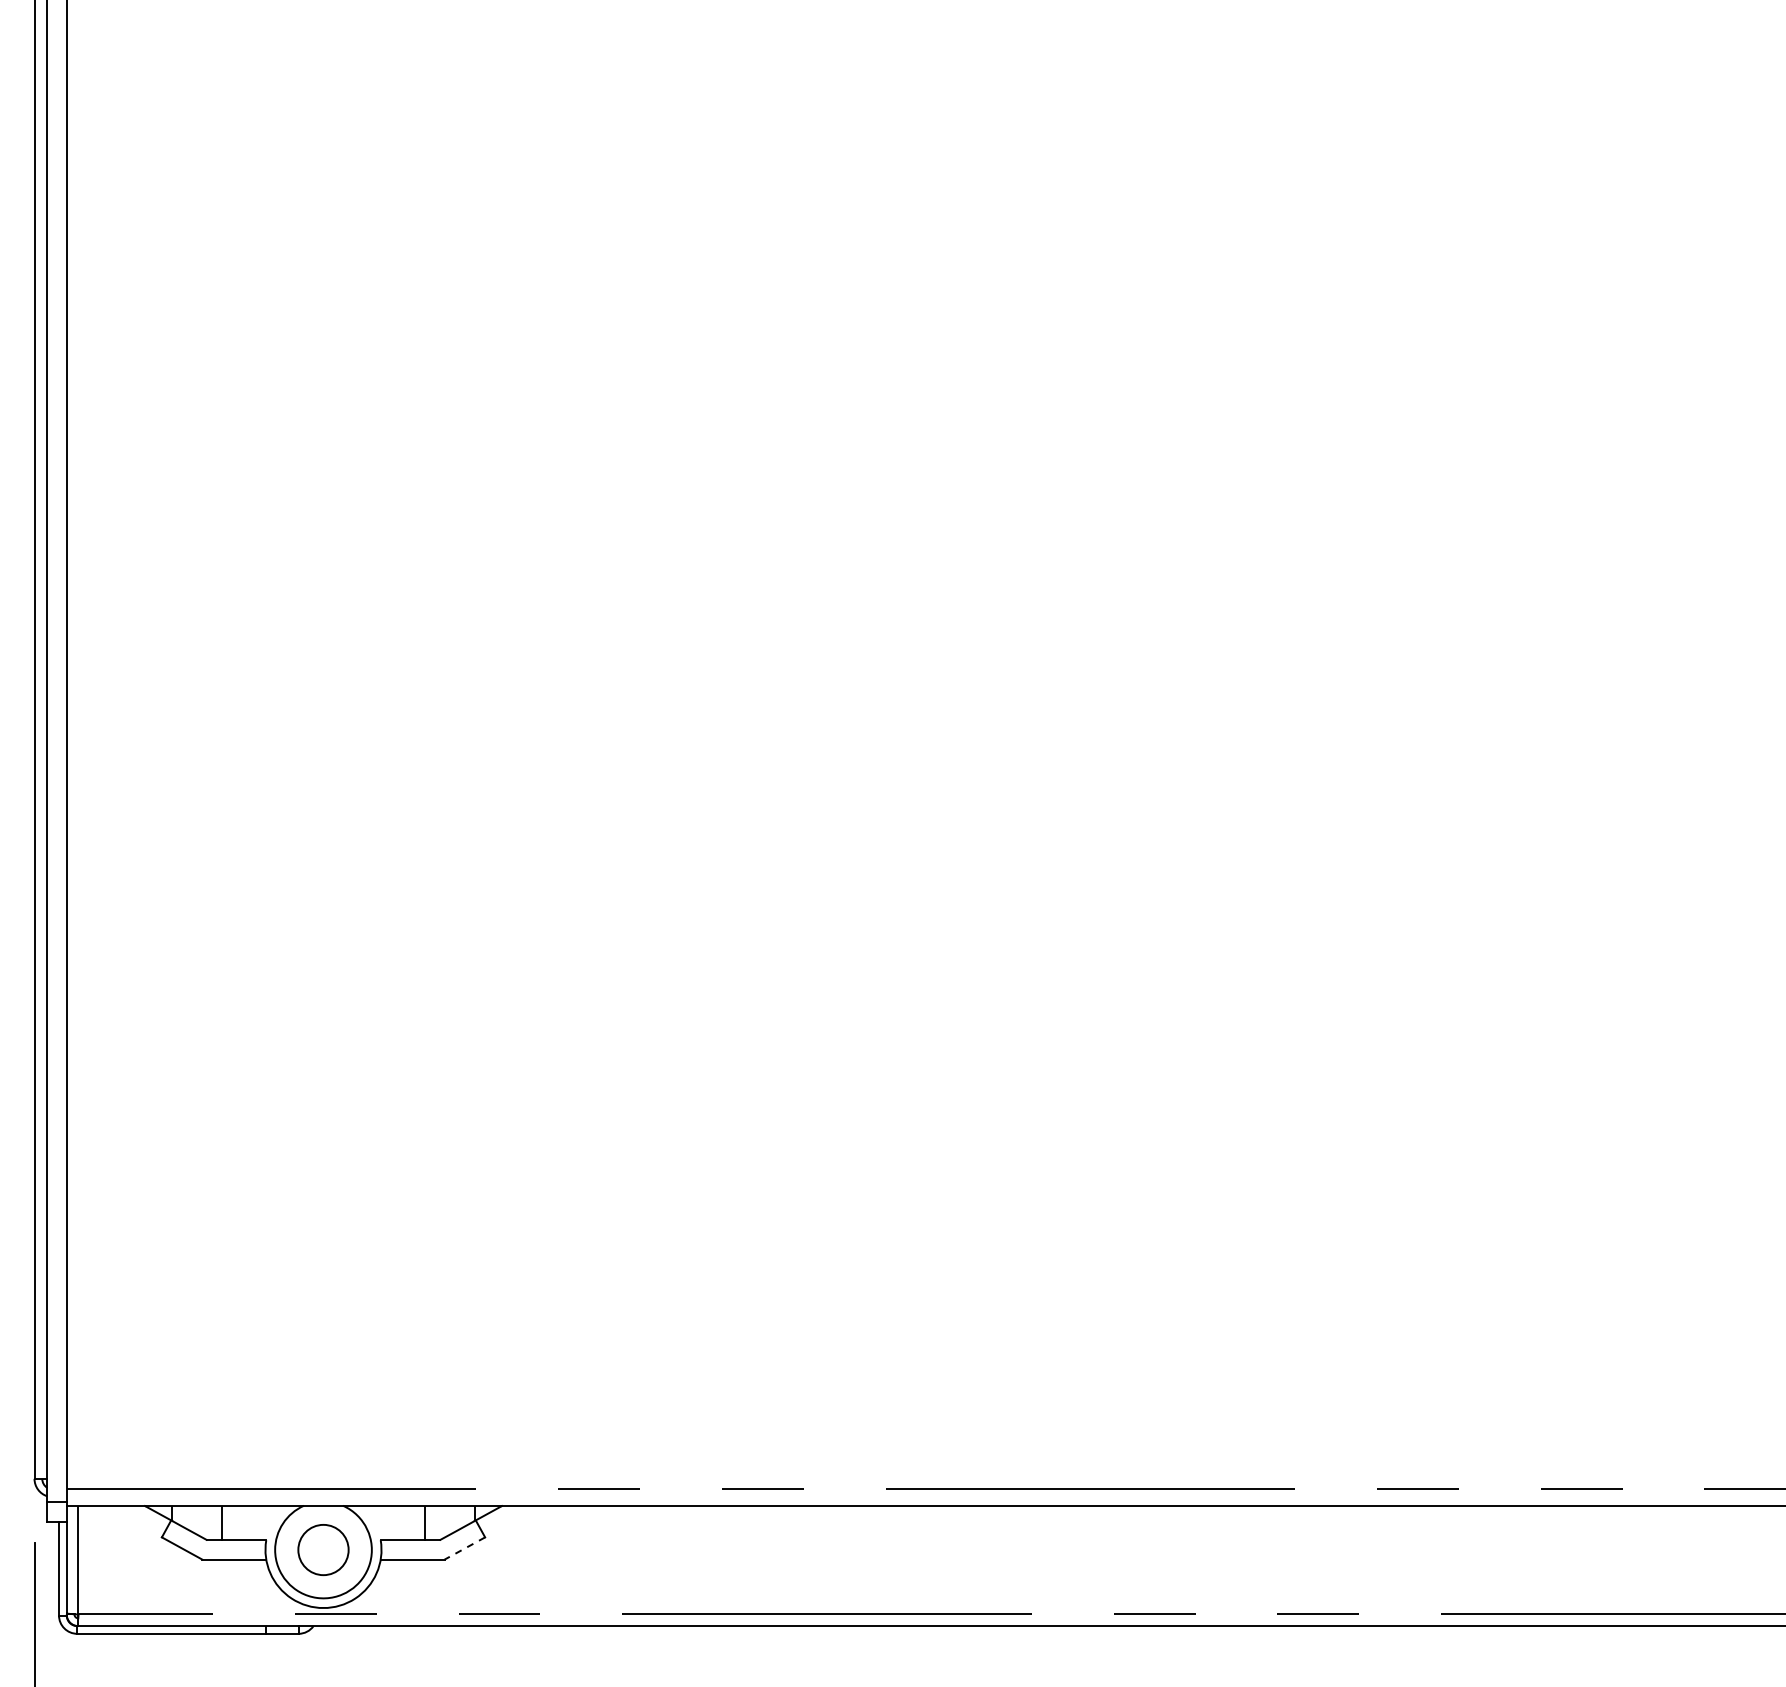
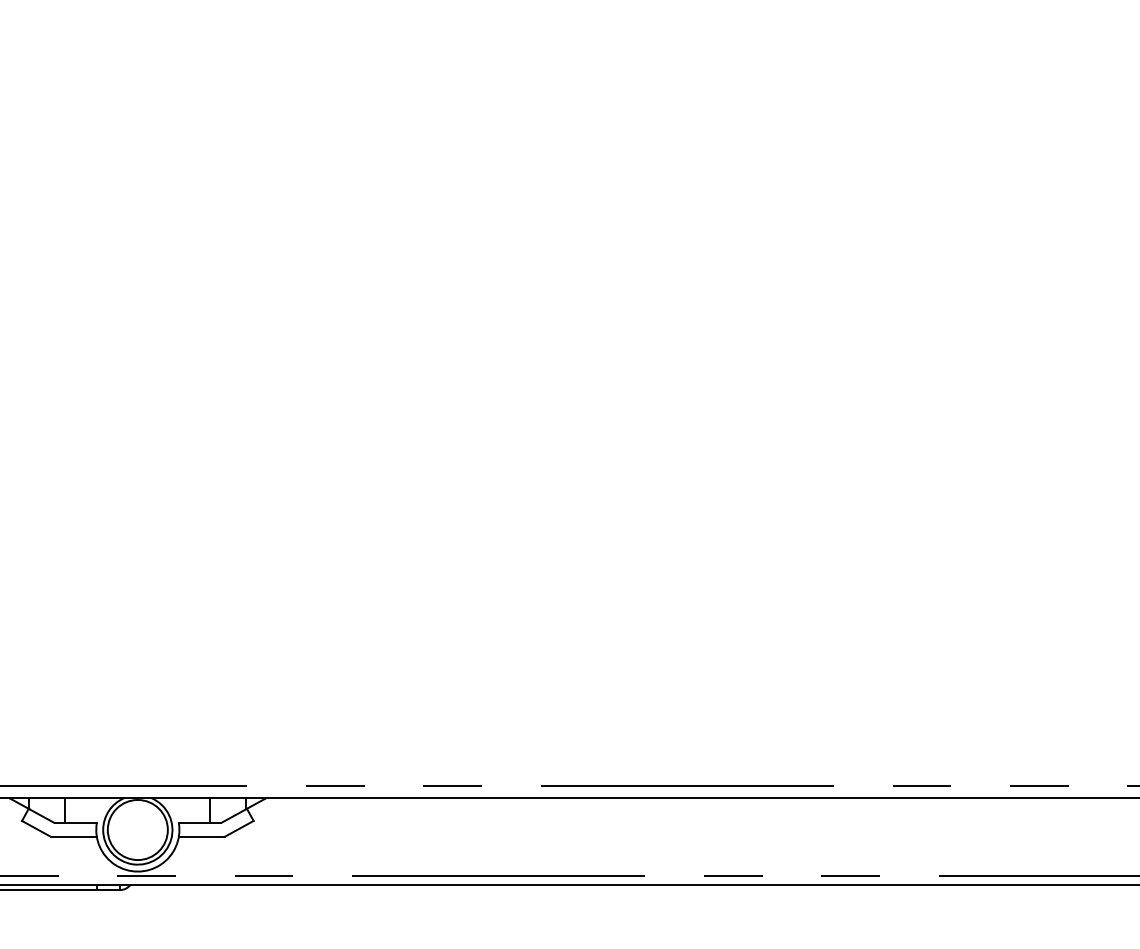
line: (464, 1548) -> (238, 828), dashed -> solid
circle: (323, 1549) -> (137, 829), size x1.67

